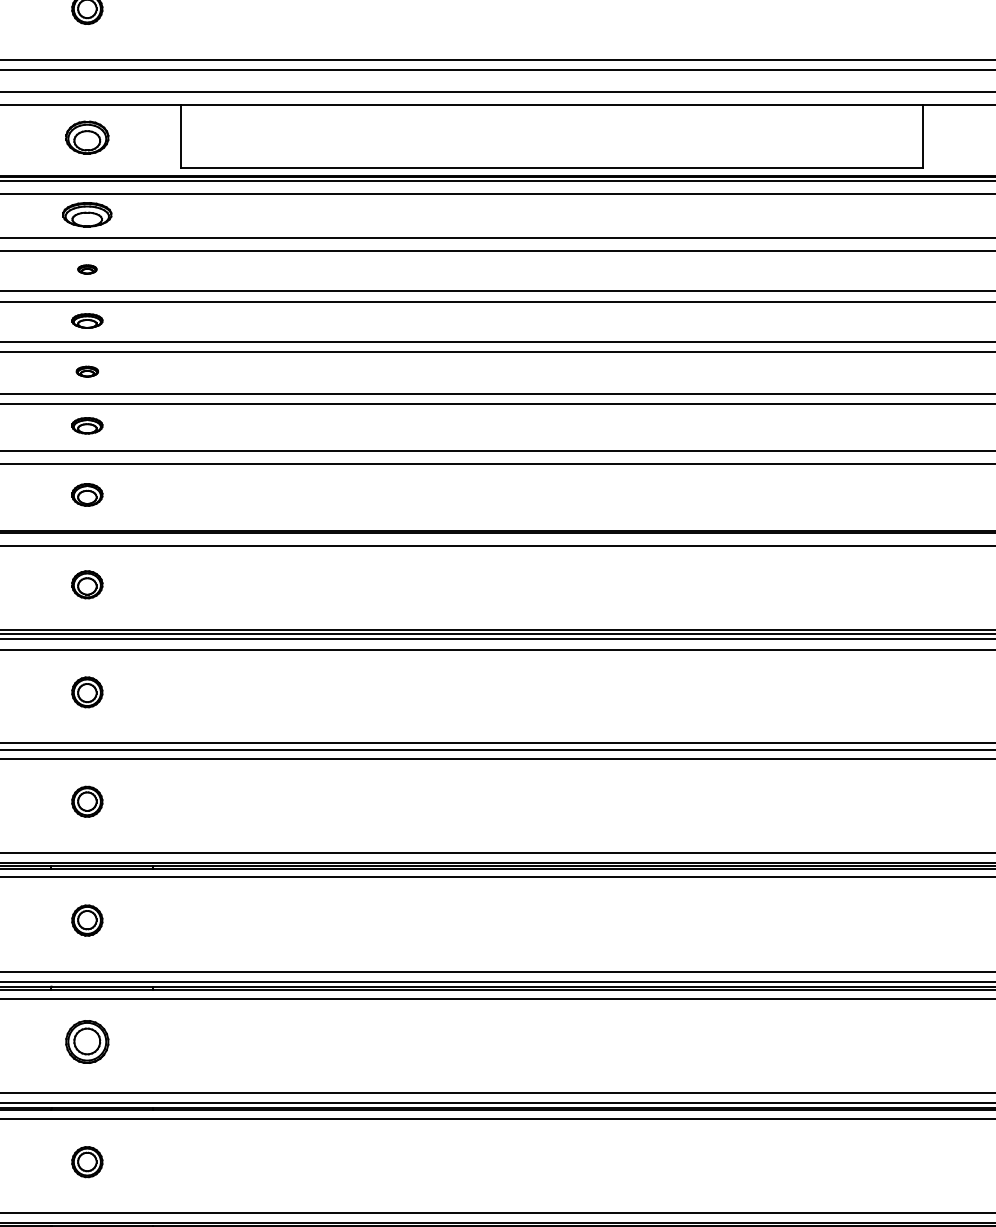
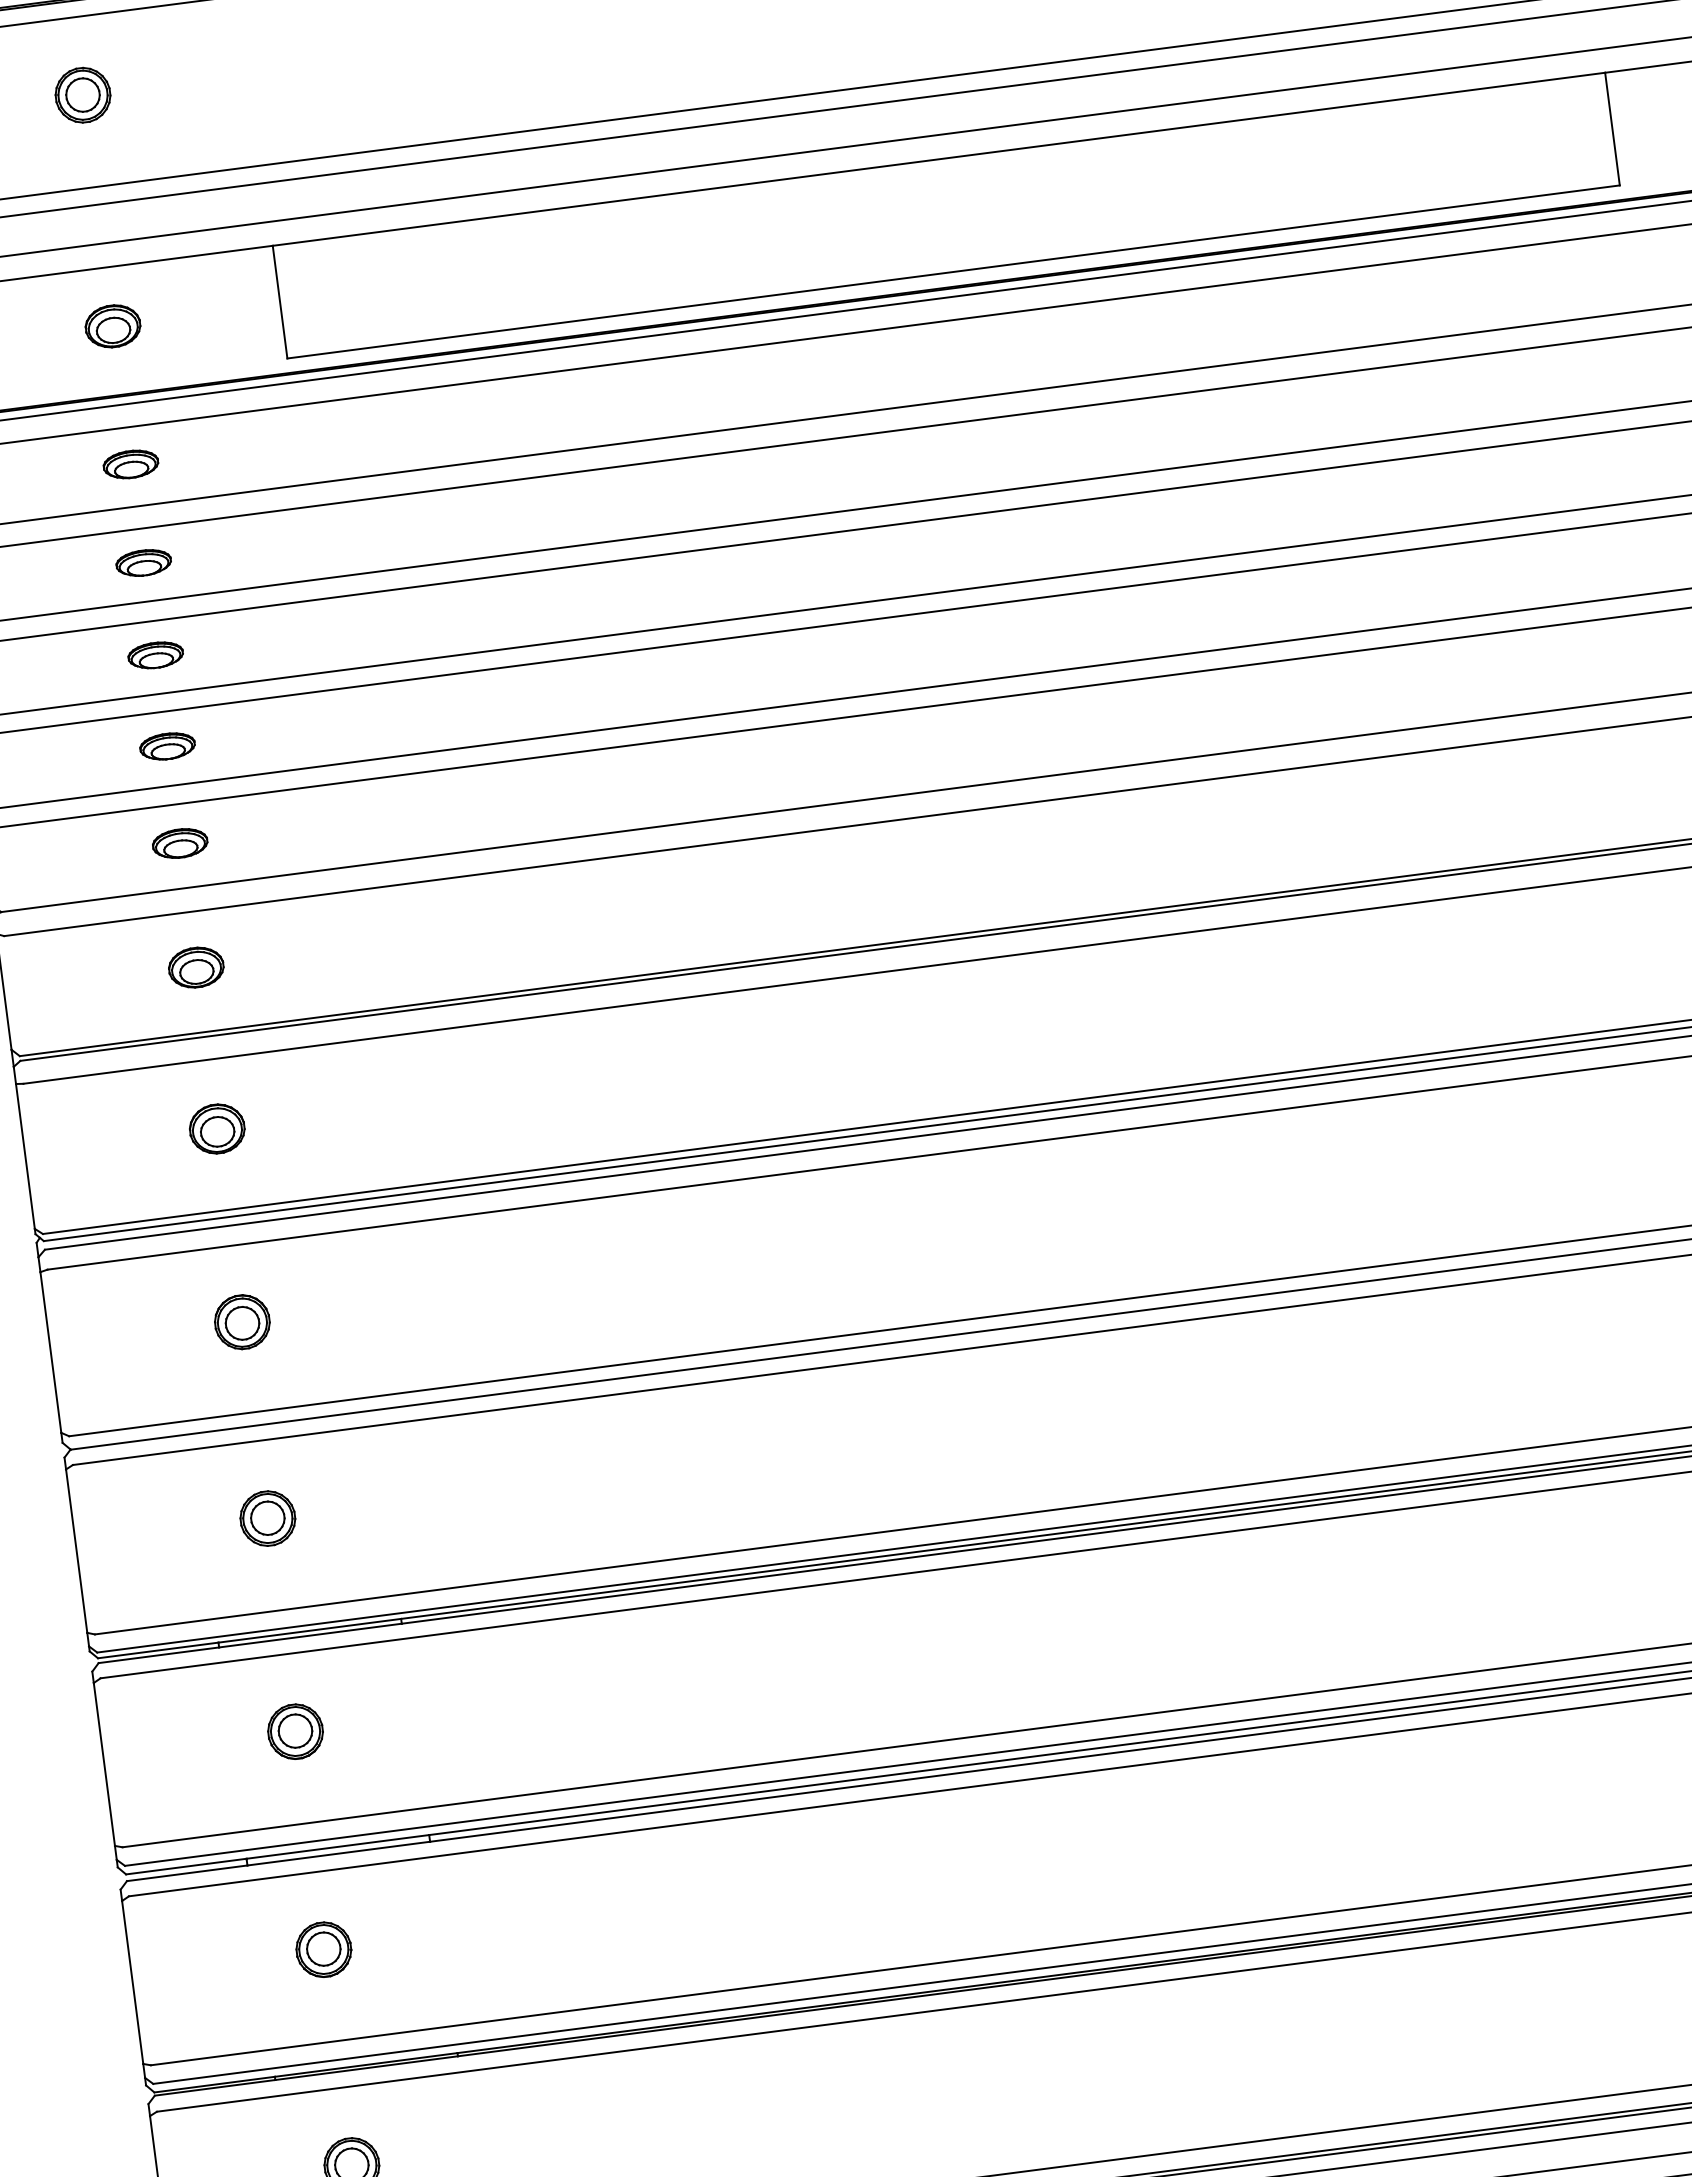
part: (87, 137) -> (113, 325), size x0.71
part: (87, 214) -> (131, 464), size x0.62
part: (87, 269) -> (144, 562), size x1.67
part: (87, 371) -> (167, 745), size x1.43
part: (87, 1041) -> (324, 1948), size x0.71

